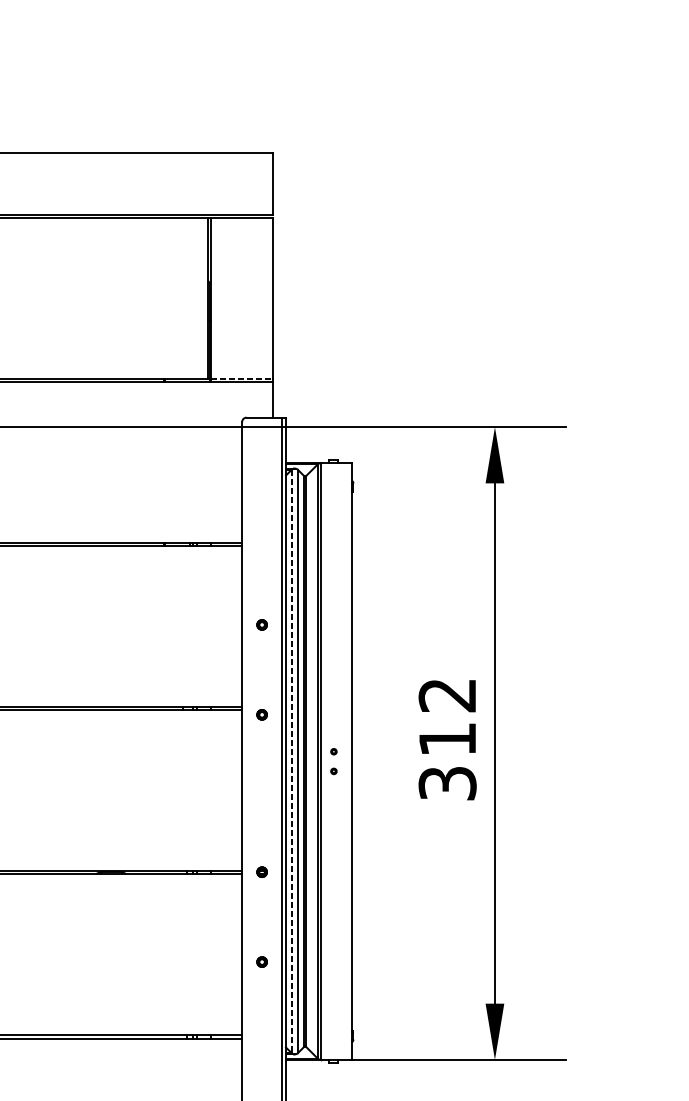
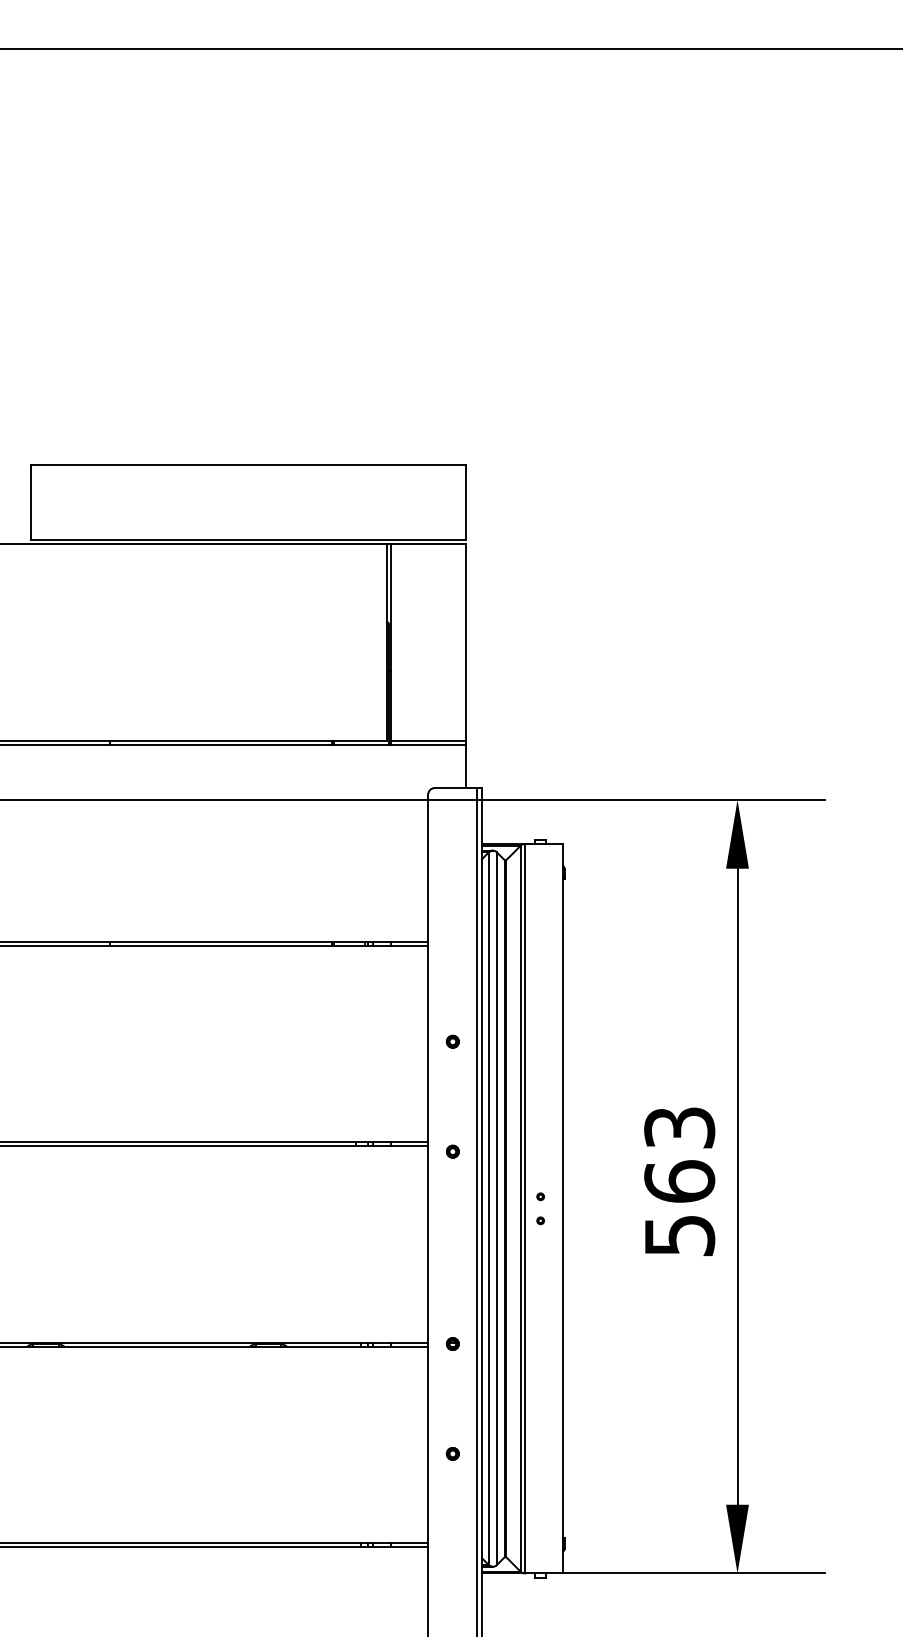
line: (242, 378) -> (428, 740), dashed -> solid
text: (447, 739) -> (679, 1181), 312 -> 563
line: (291, 762) -> (488, 1209), dashed -> solid

